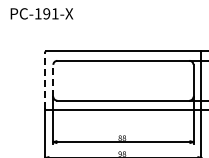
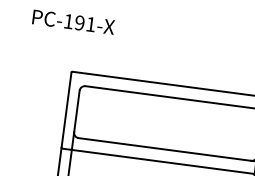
line: (45, 80) -> (66, 109), dashed -> solid
line: (53, 80) -> (77, 111), dashed -> solid

